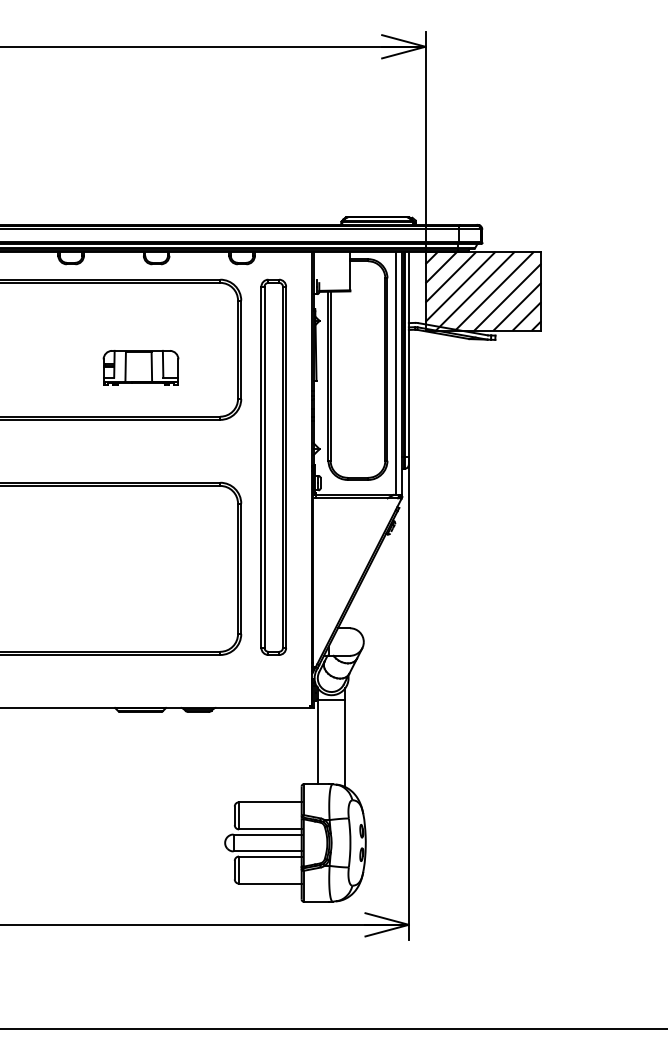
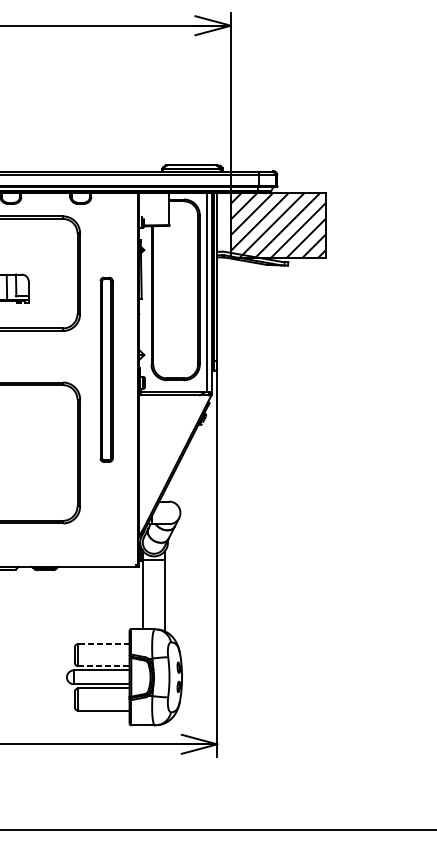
part: (273, 466) -> (106, 369), size x0.6
line: (269, 802) -> (103, 644), solid -> dashed
line: (270, 829) -> (104, 666), solid -> dashed

